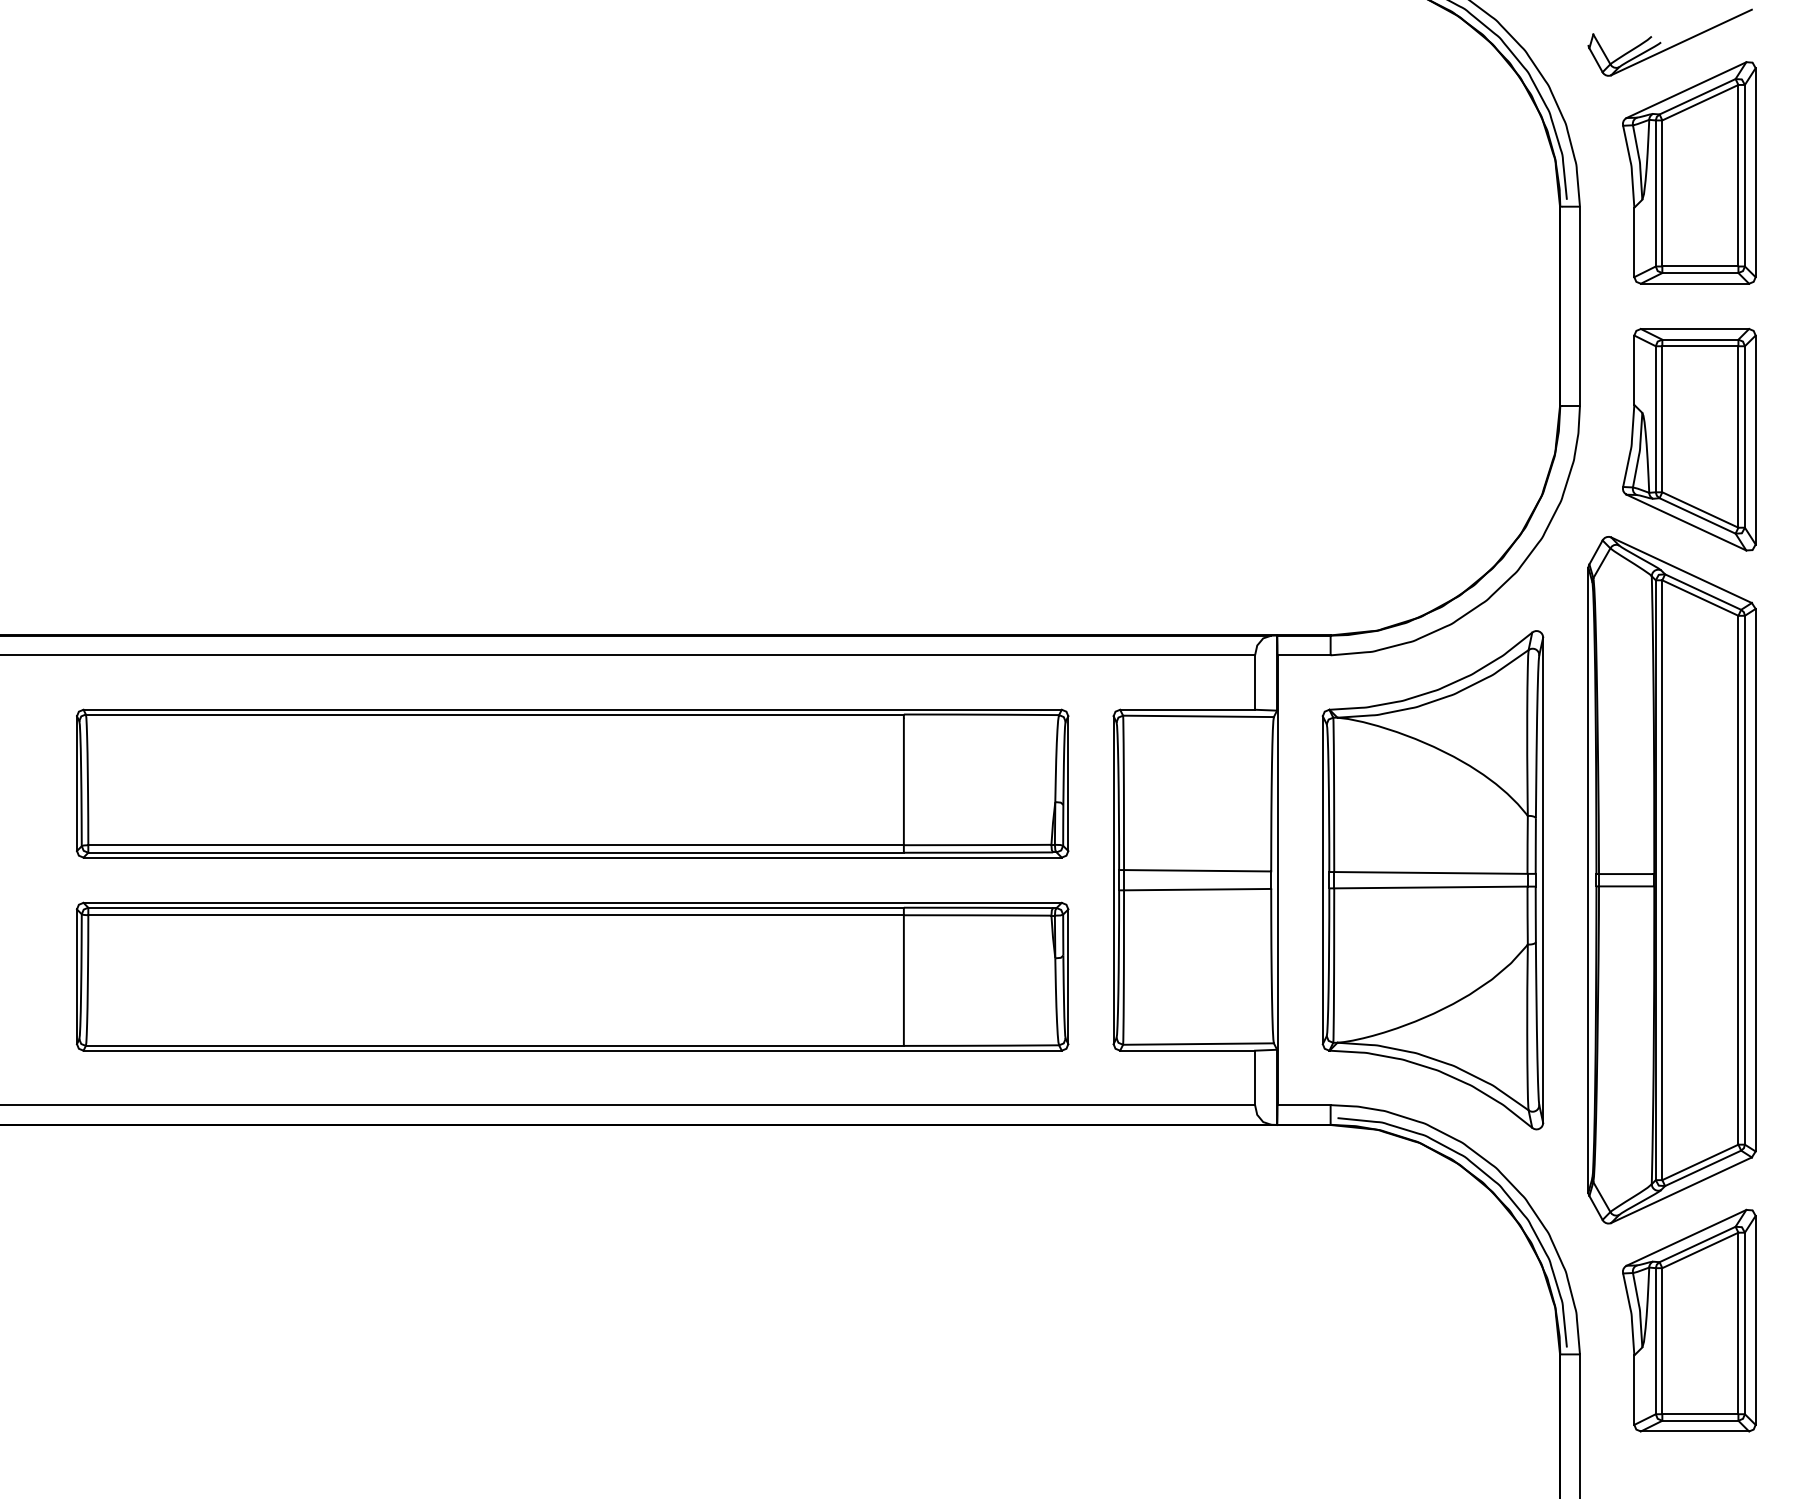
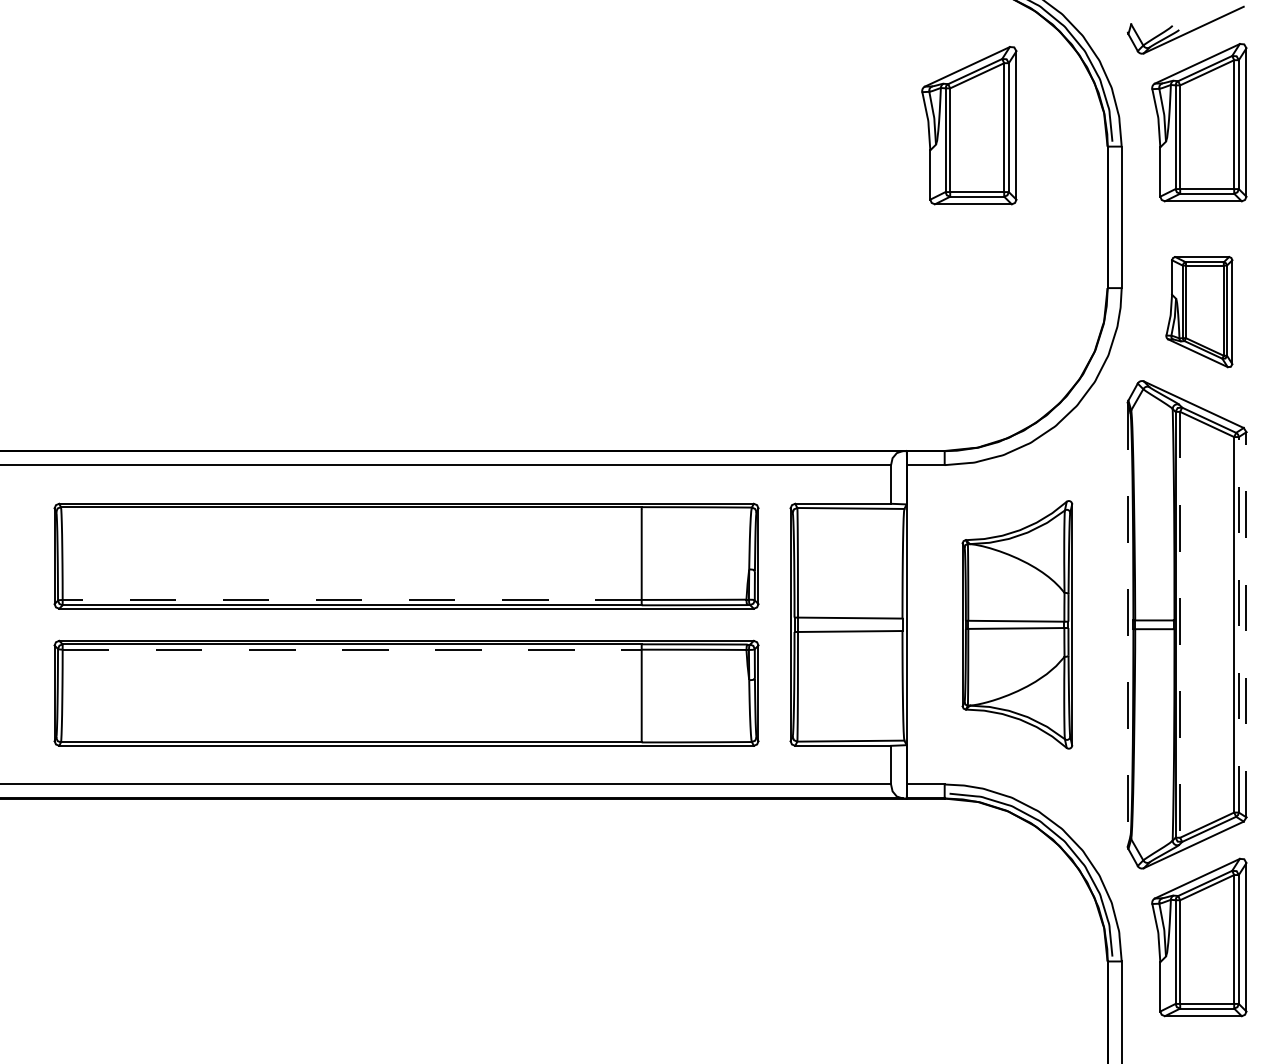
part: (1365, 176) -> (969, 125), added
part: (1689, 438) -> (1199, 311), size x0.7
line: (496, 844) -> (352, 599), solid -> dashed
part: (1433, 879) -> (1017, 624), size x0.7
line: (1588, 879) -> (1127, 624), solid -> dashed
line: (1662, 879) -> (1180, 624), solid -> dashed
line: (1744, 879) -> (1238, 624), solid -> dashed
line: (1755, 879) -> (1246, 624), solid -> dashed
line: (496, 914) -> (352, 649), solid -> dashed

